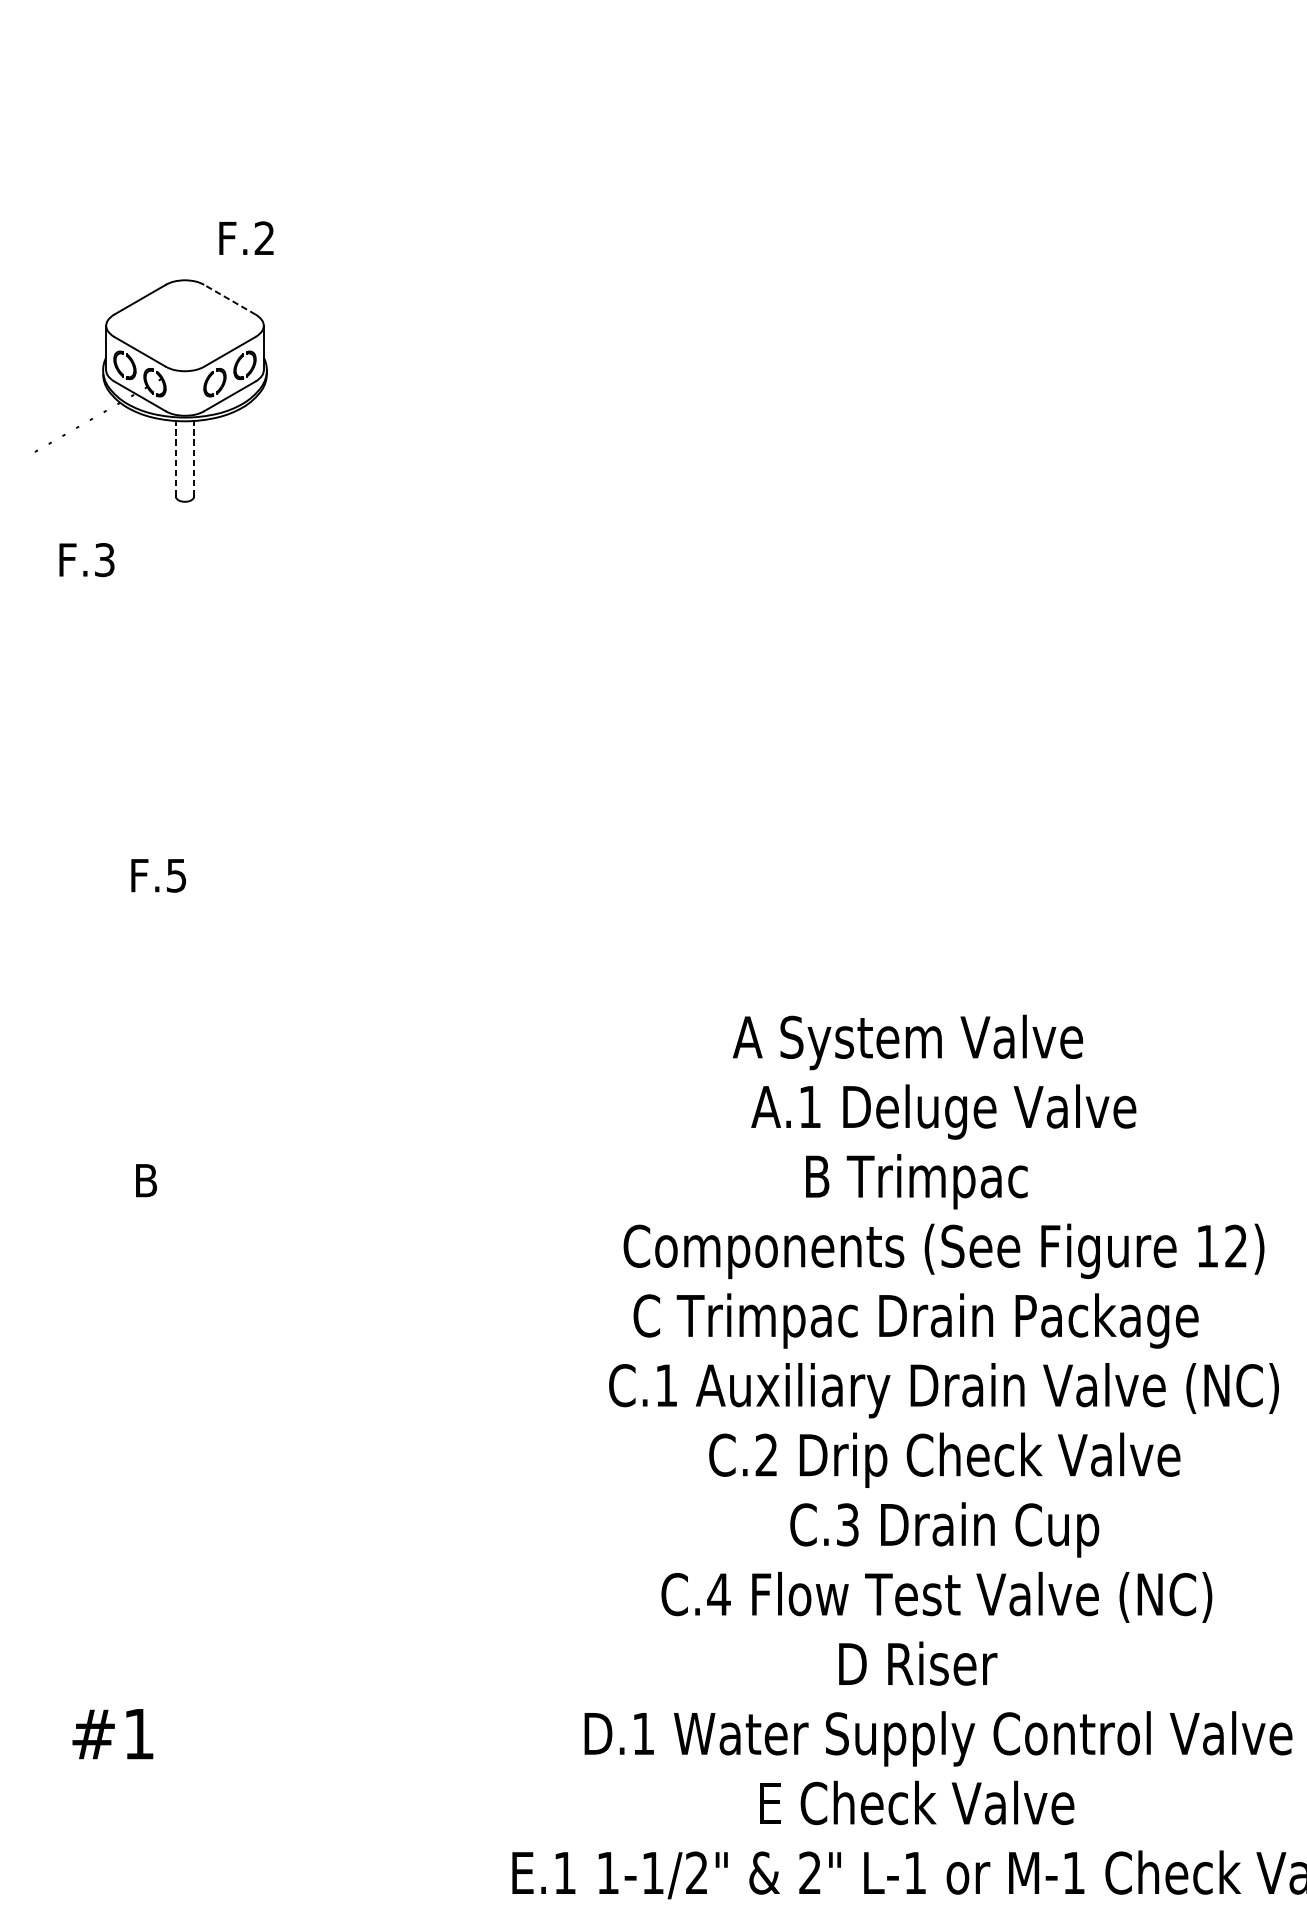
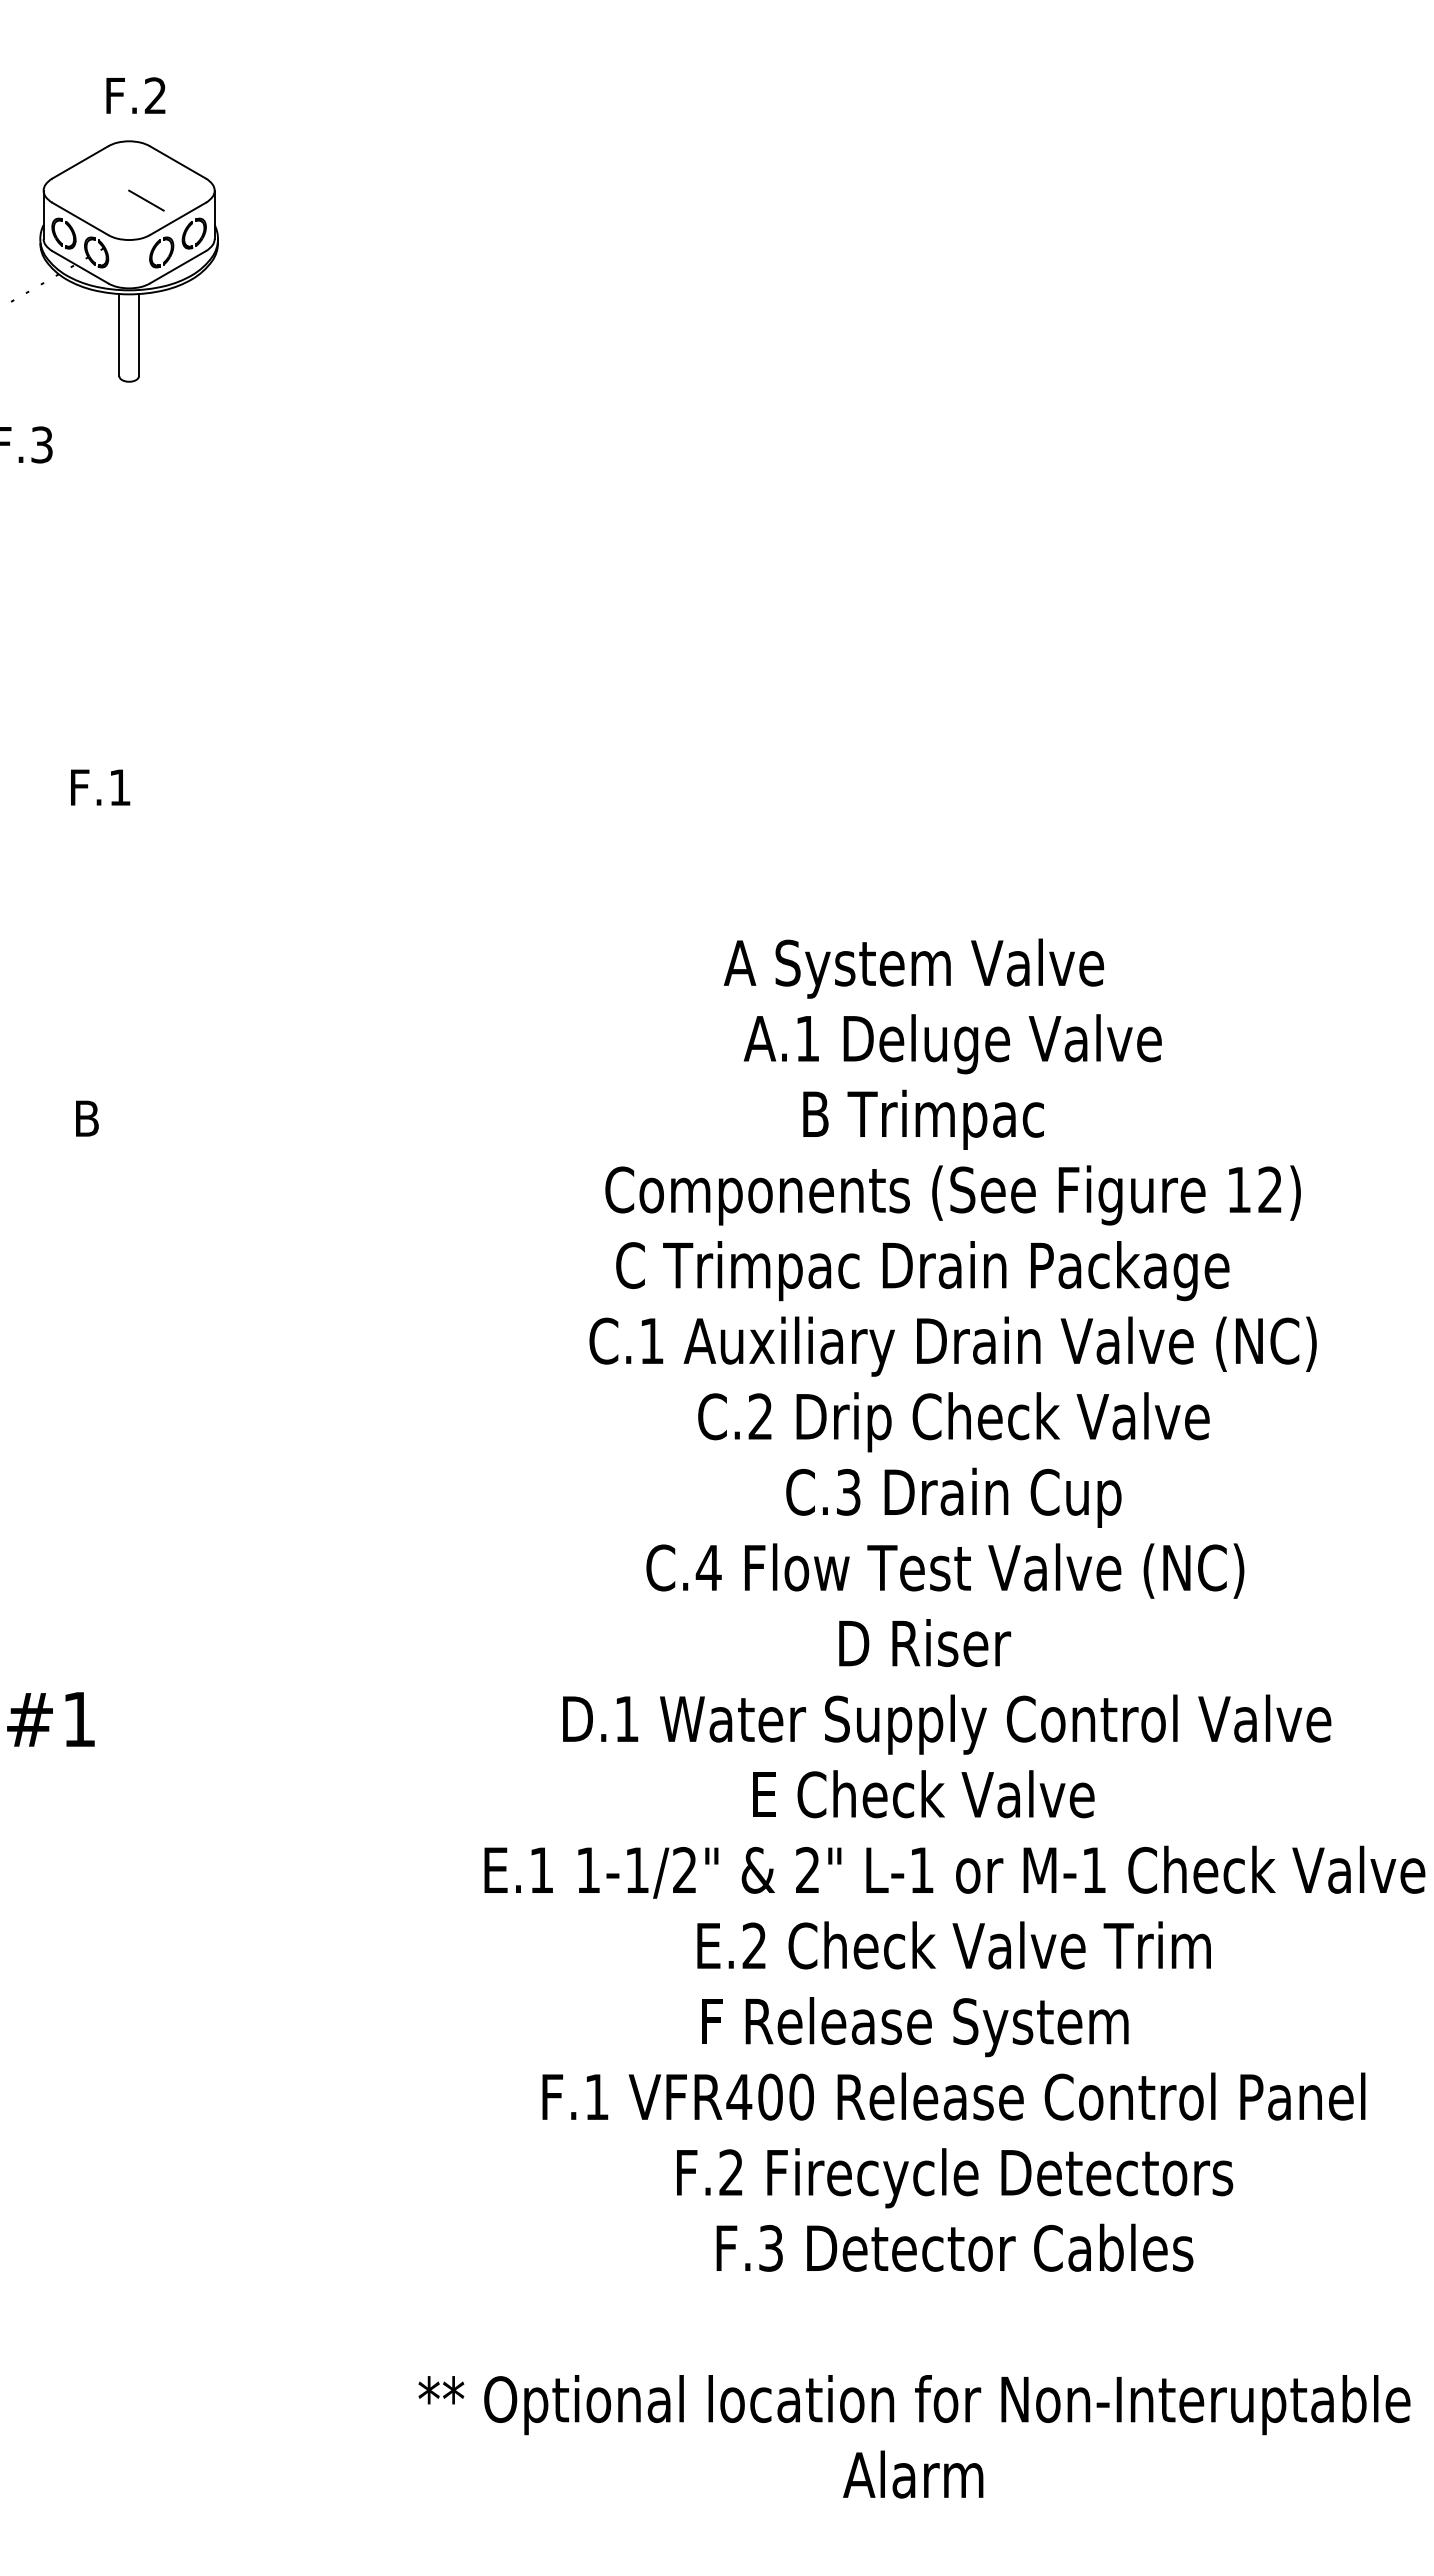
text: (246, 238) -> (135, 95), moved
line: (229, 299) -> (177, 162), dashed -> solid
line: (200, 334) -> (146, 200), added
line: (176, 458) -> (119, 334), dashed -> solid
line: (194, 458) -> (139, 334), dashed -> solid
text: (176, 875) -> (119, 787), F.5 -> F.1

